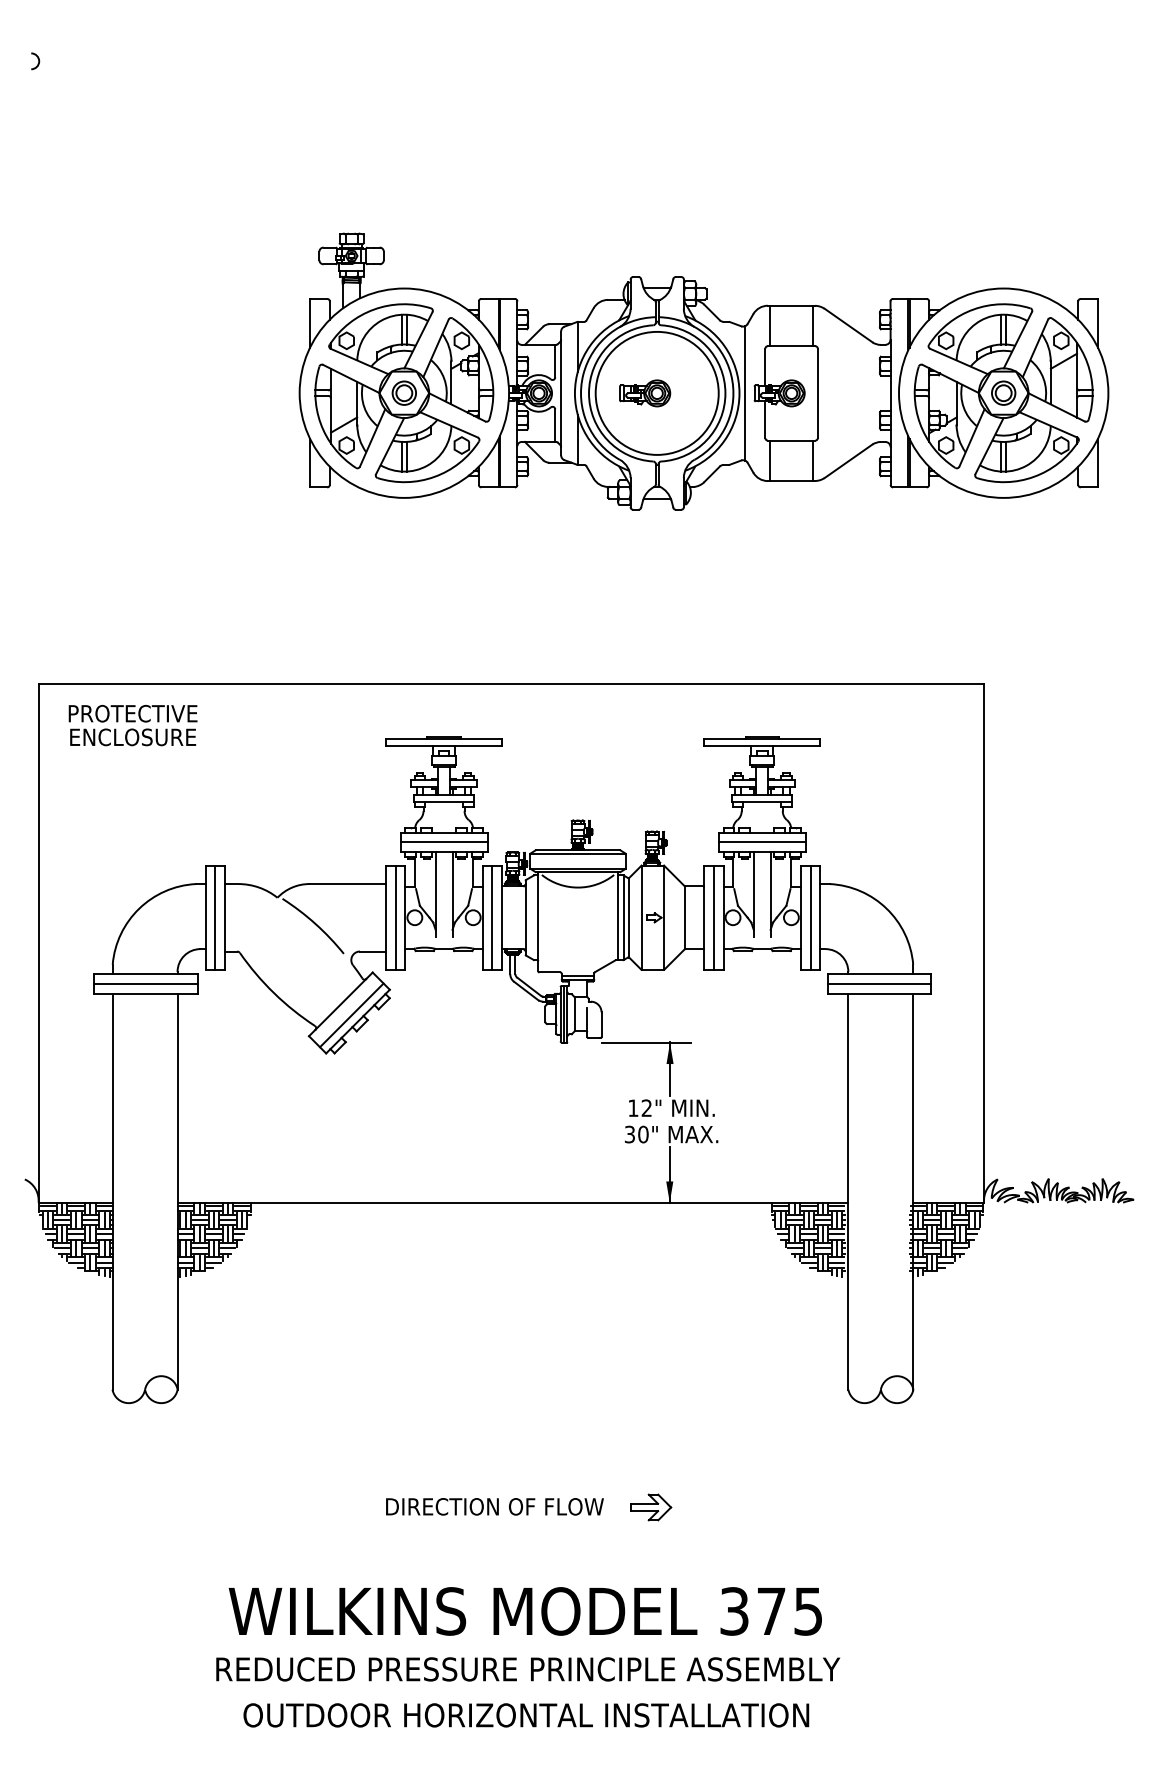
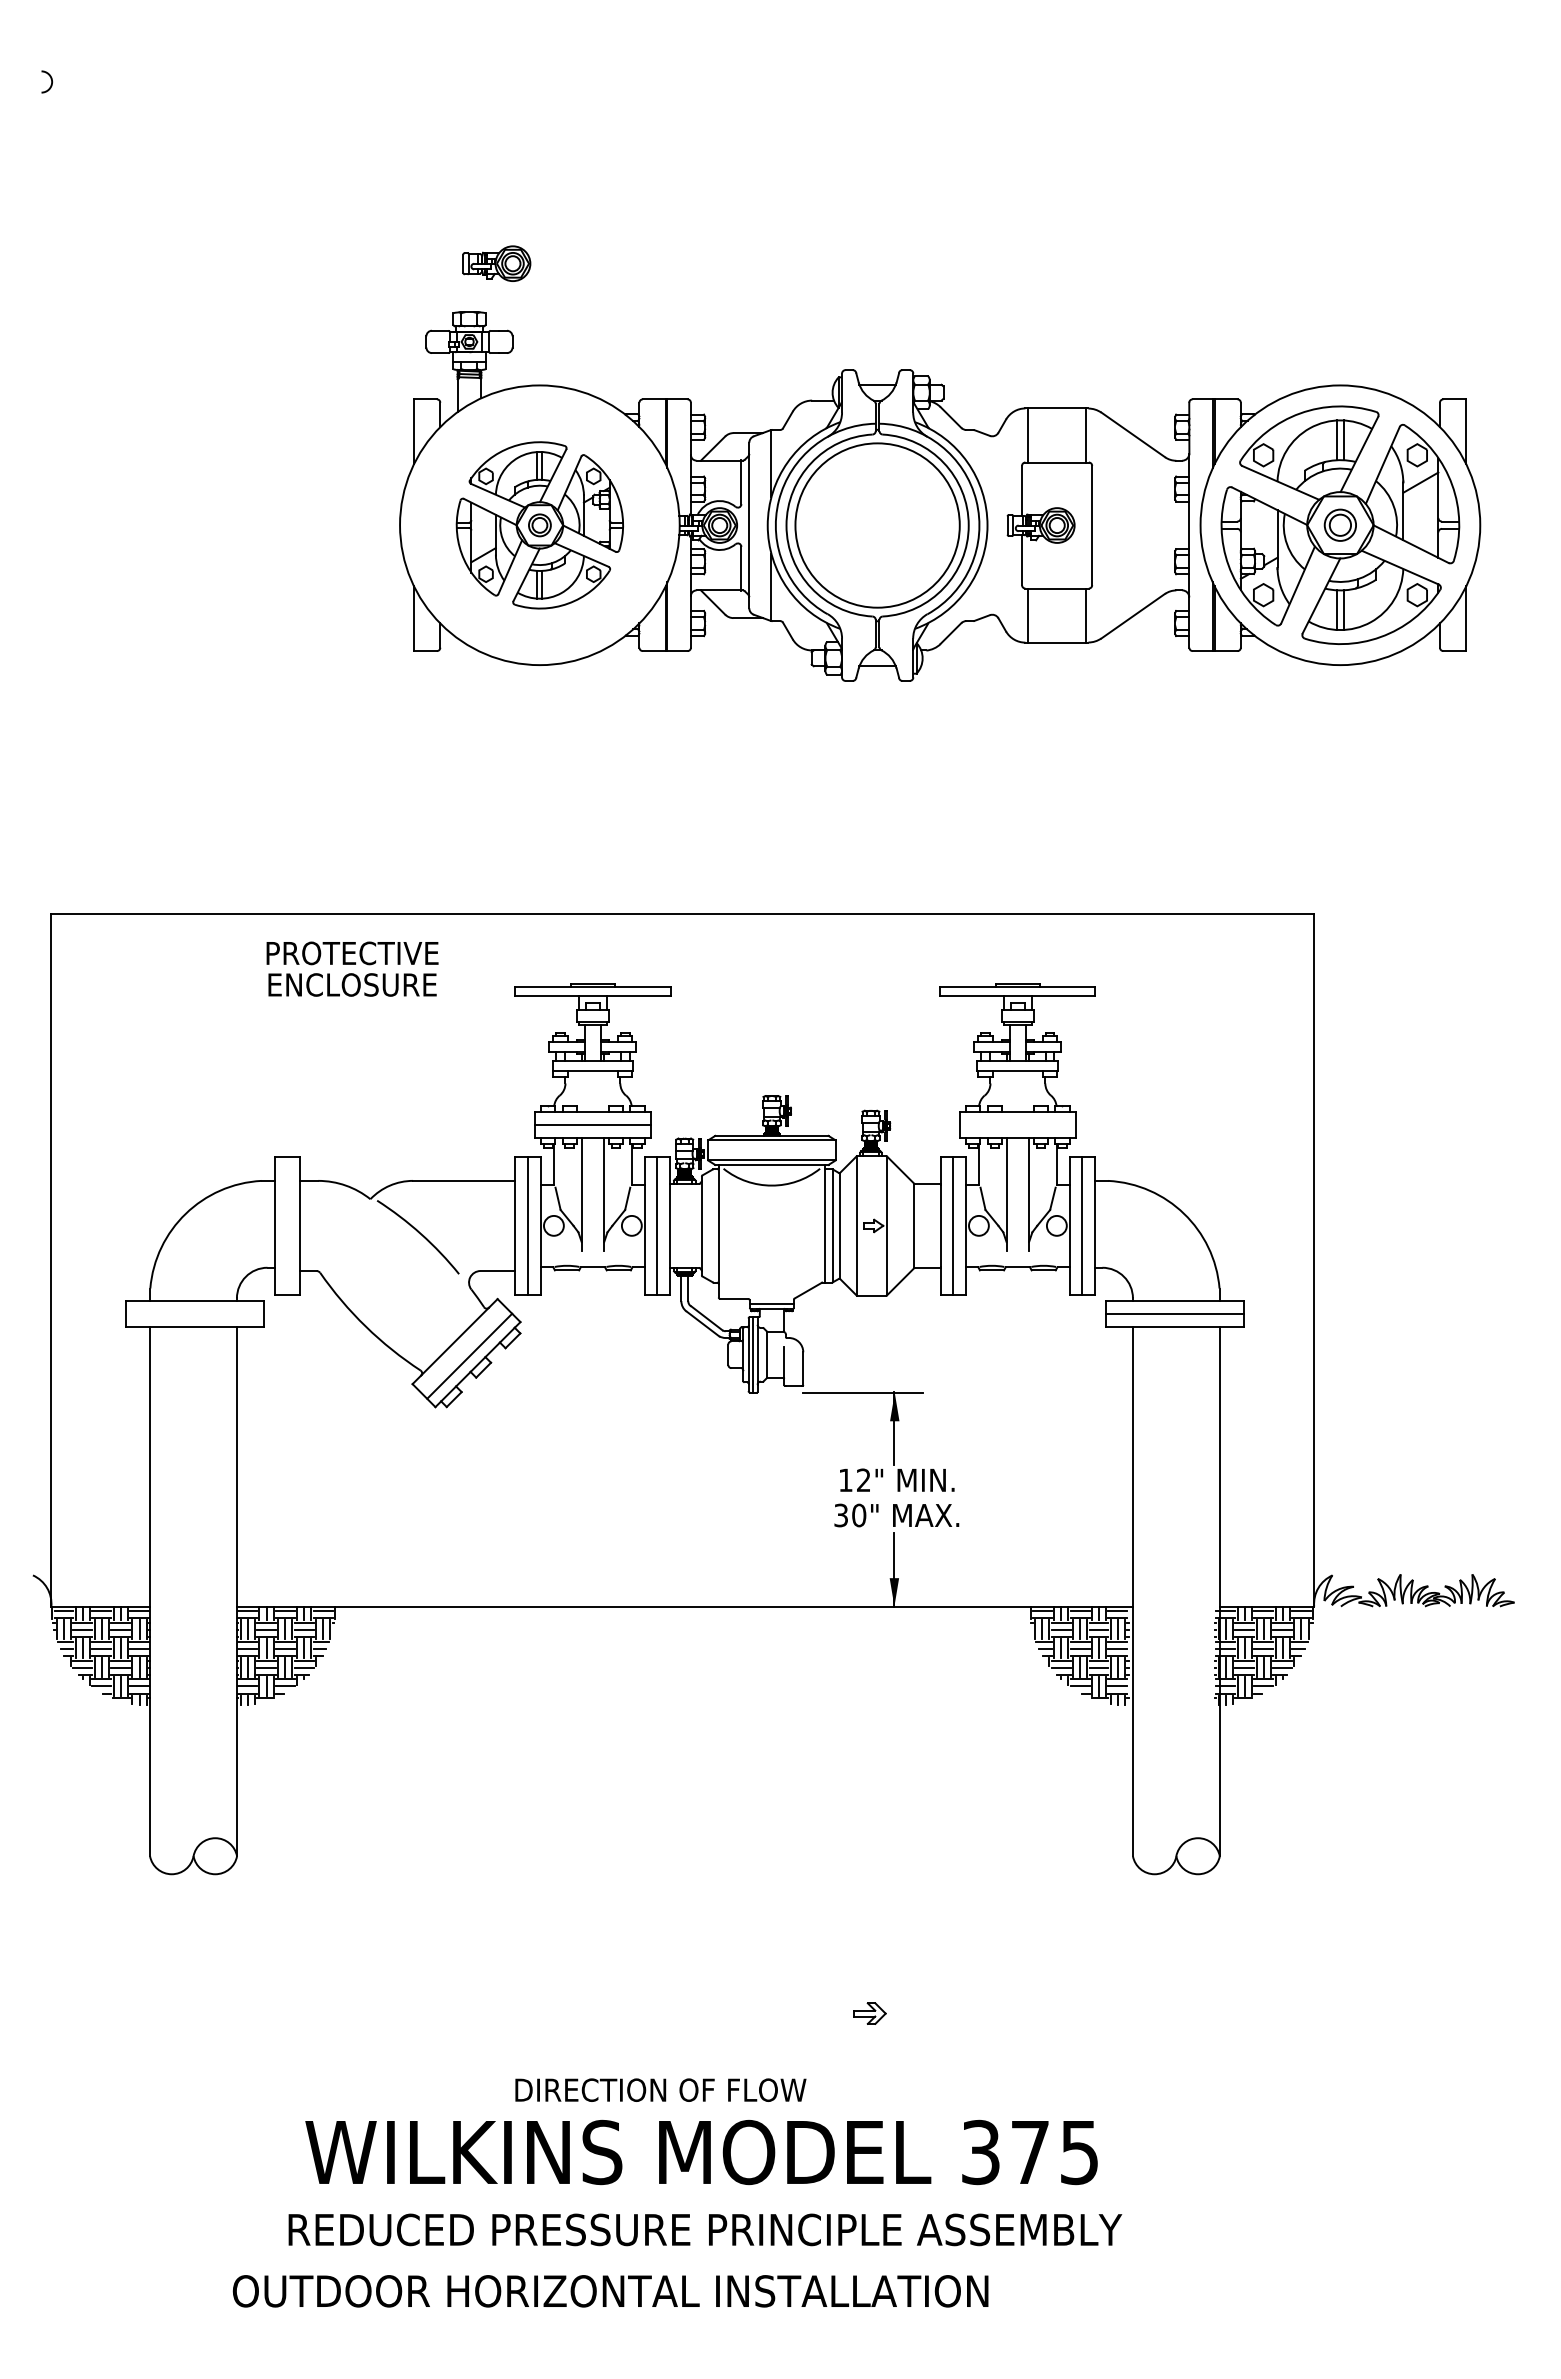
part: (404, 393) -> (540, 525), size x0.7
part: (645, 393) -> (497, 263), moved
line: (745, 393) -> (995, 525), removed
text: (132, 725) -> (351, 969), moved
line: (761, 842) -> (1016, 1125), removed
line: (215, 917) -> (287, 1225), removed
line: (146, 983) -> (195, 1313), removed
text: (494, 1506) -> (660, 2089), moved
part: (651, 1507) -> (869, 2013), size x0.6
text: (526, 1715) -> (610, 2291), moved

